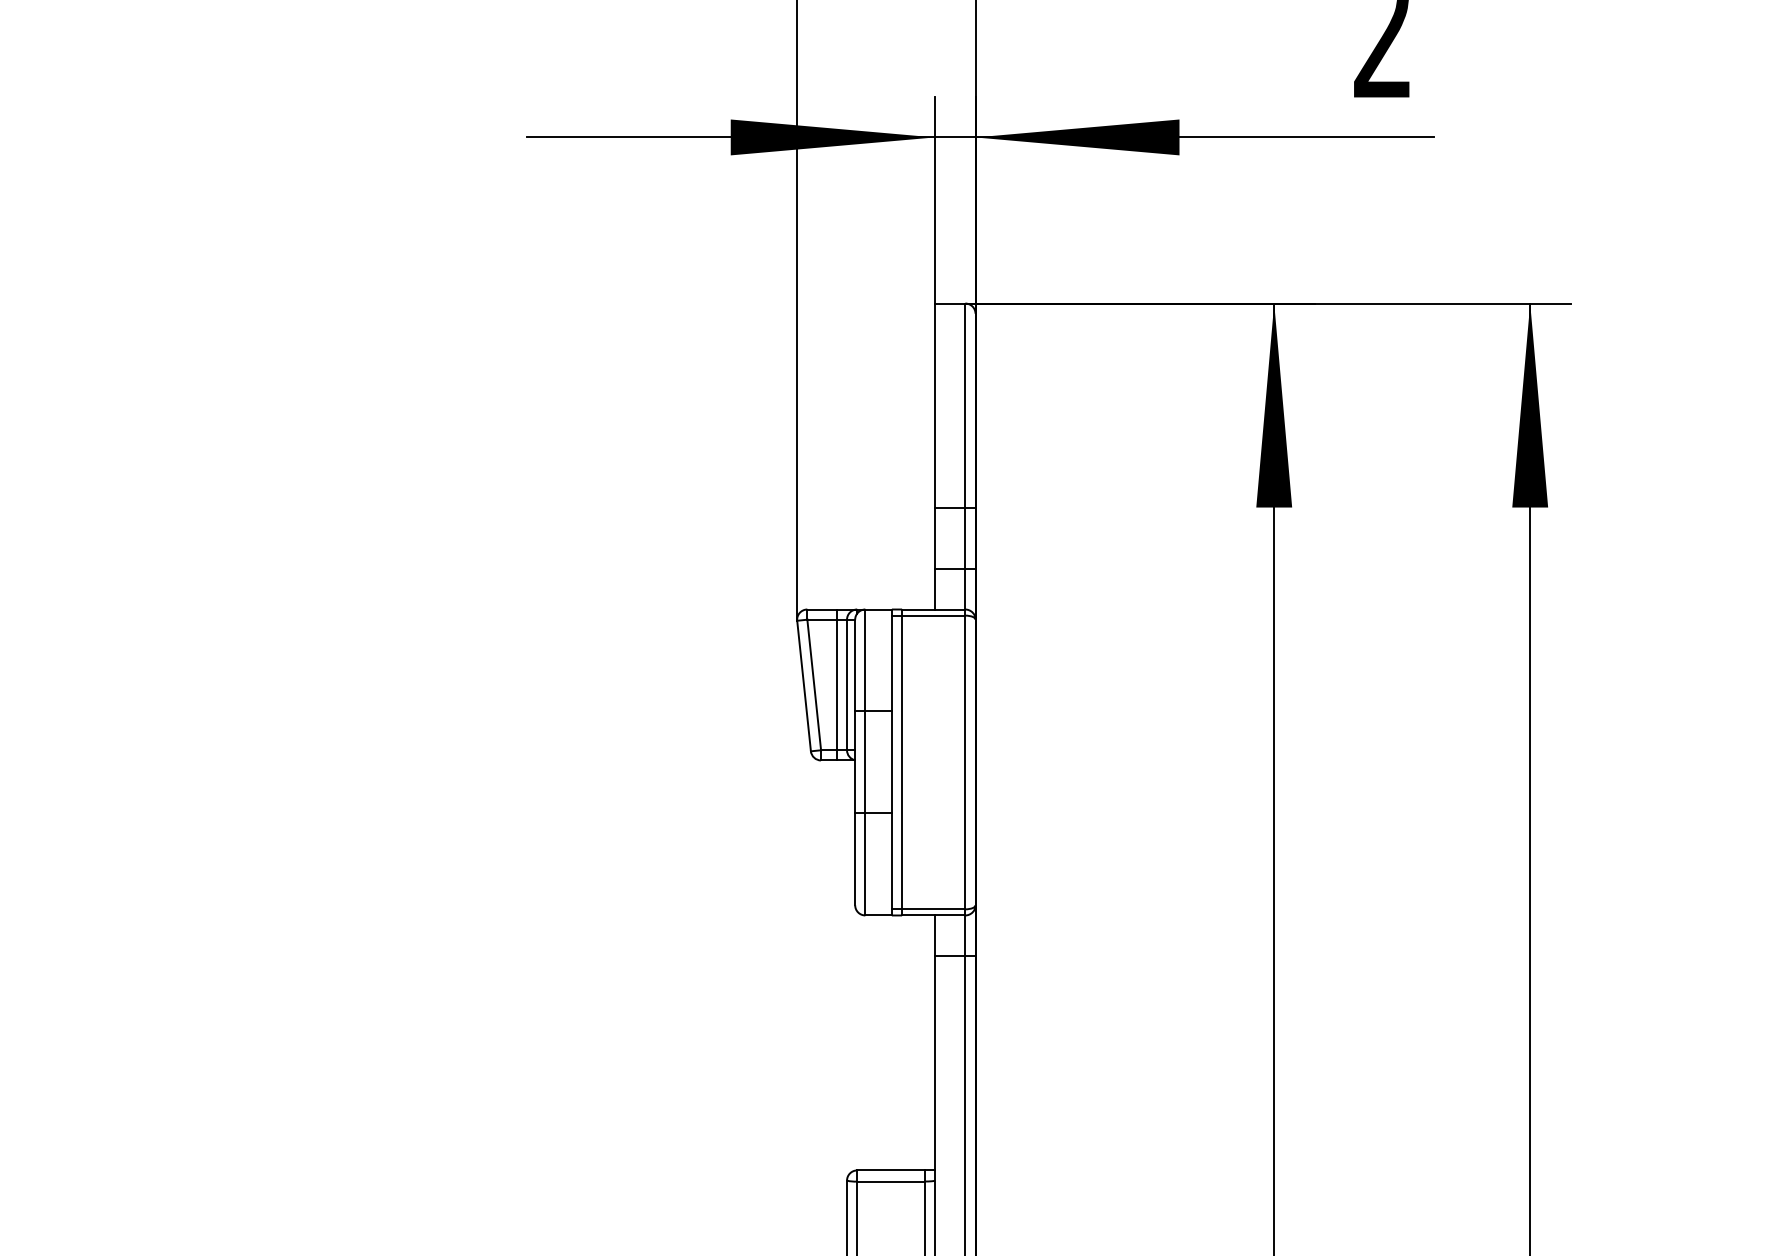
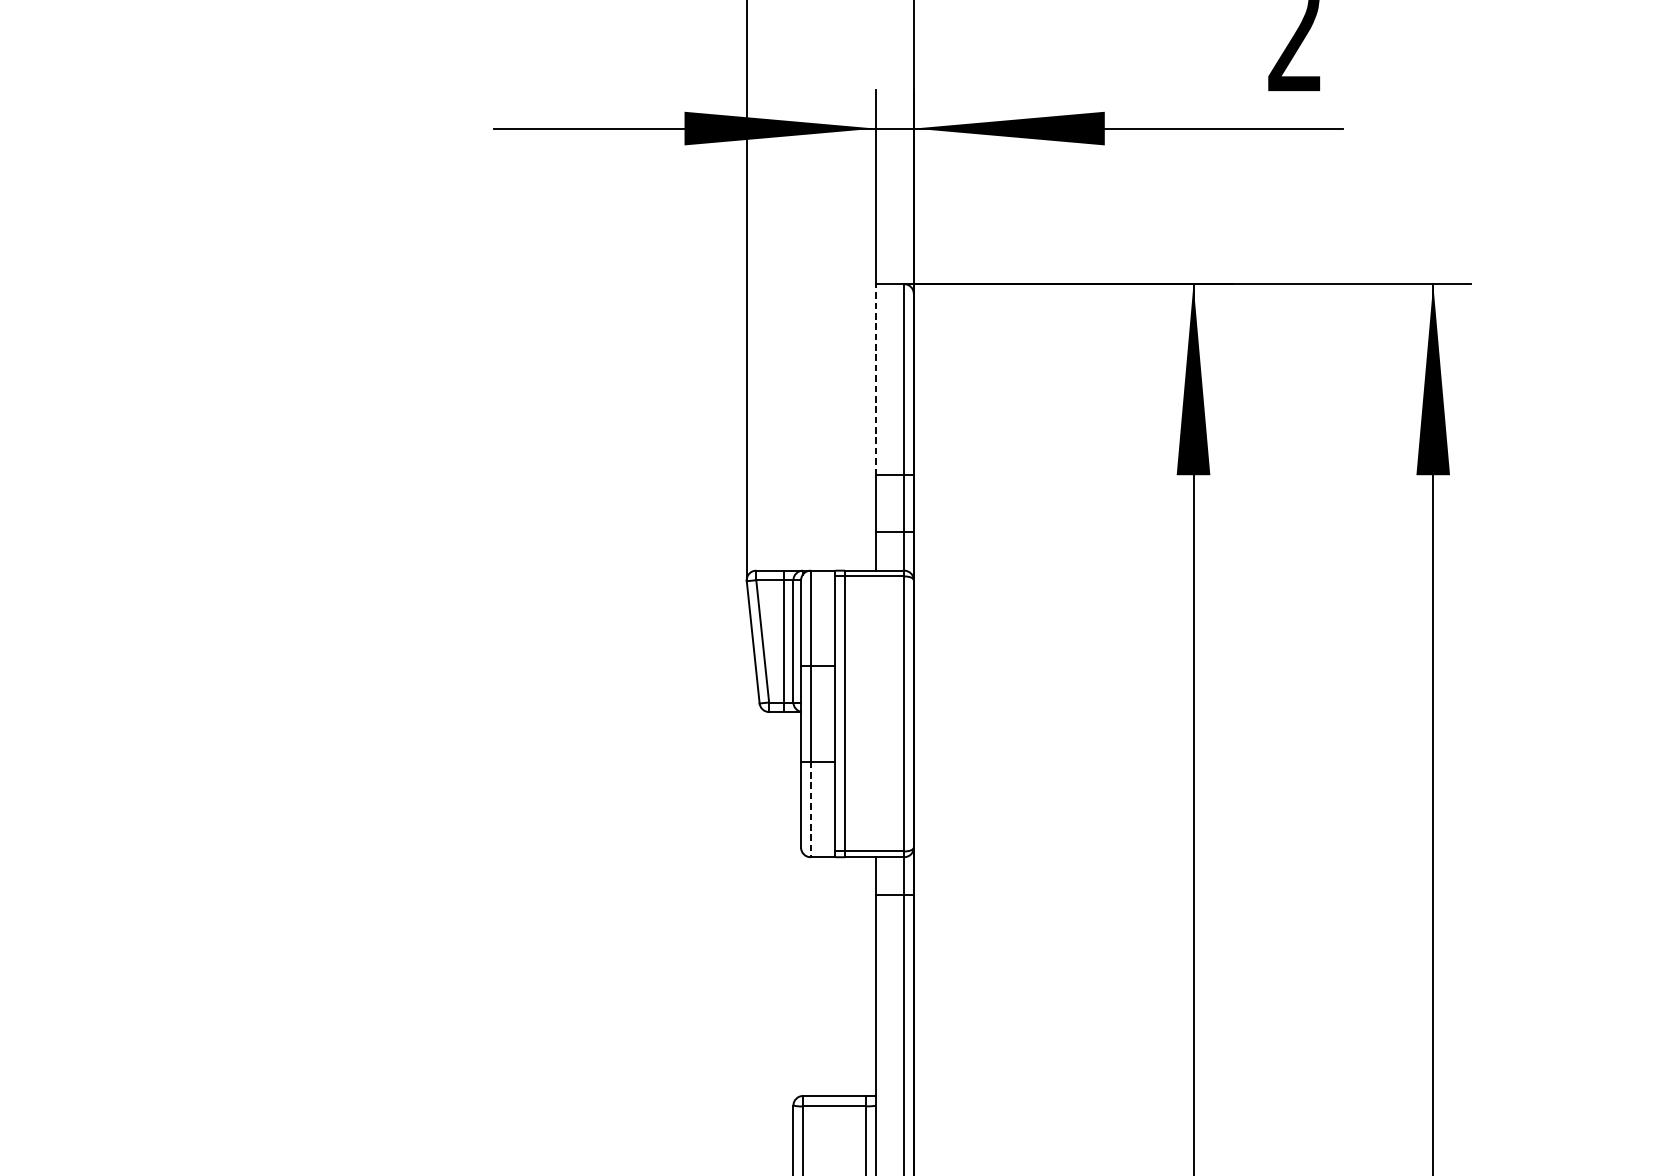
line: (934, 405) -> (875, 379), solid -> dashed
line: (865, 864) -> (810, 809), solid -> dashed

